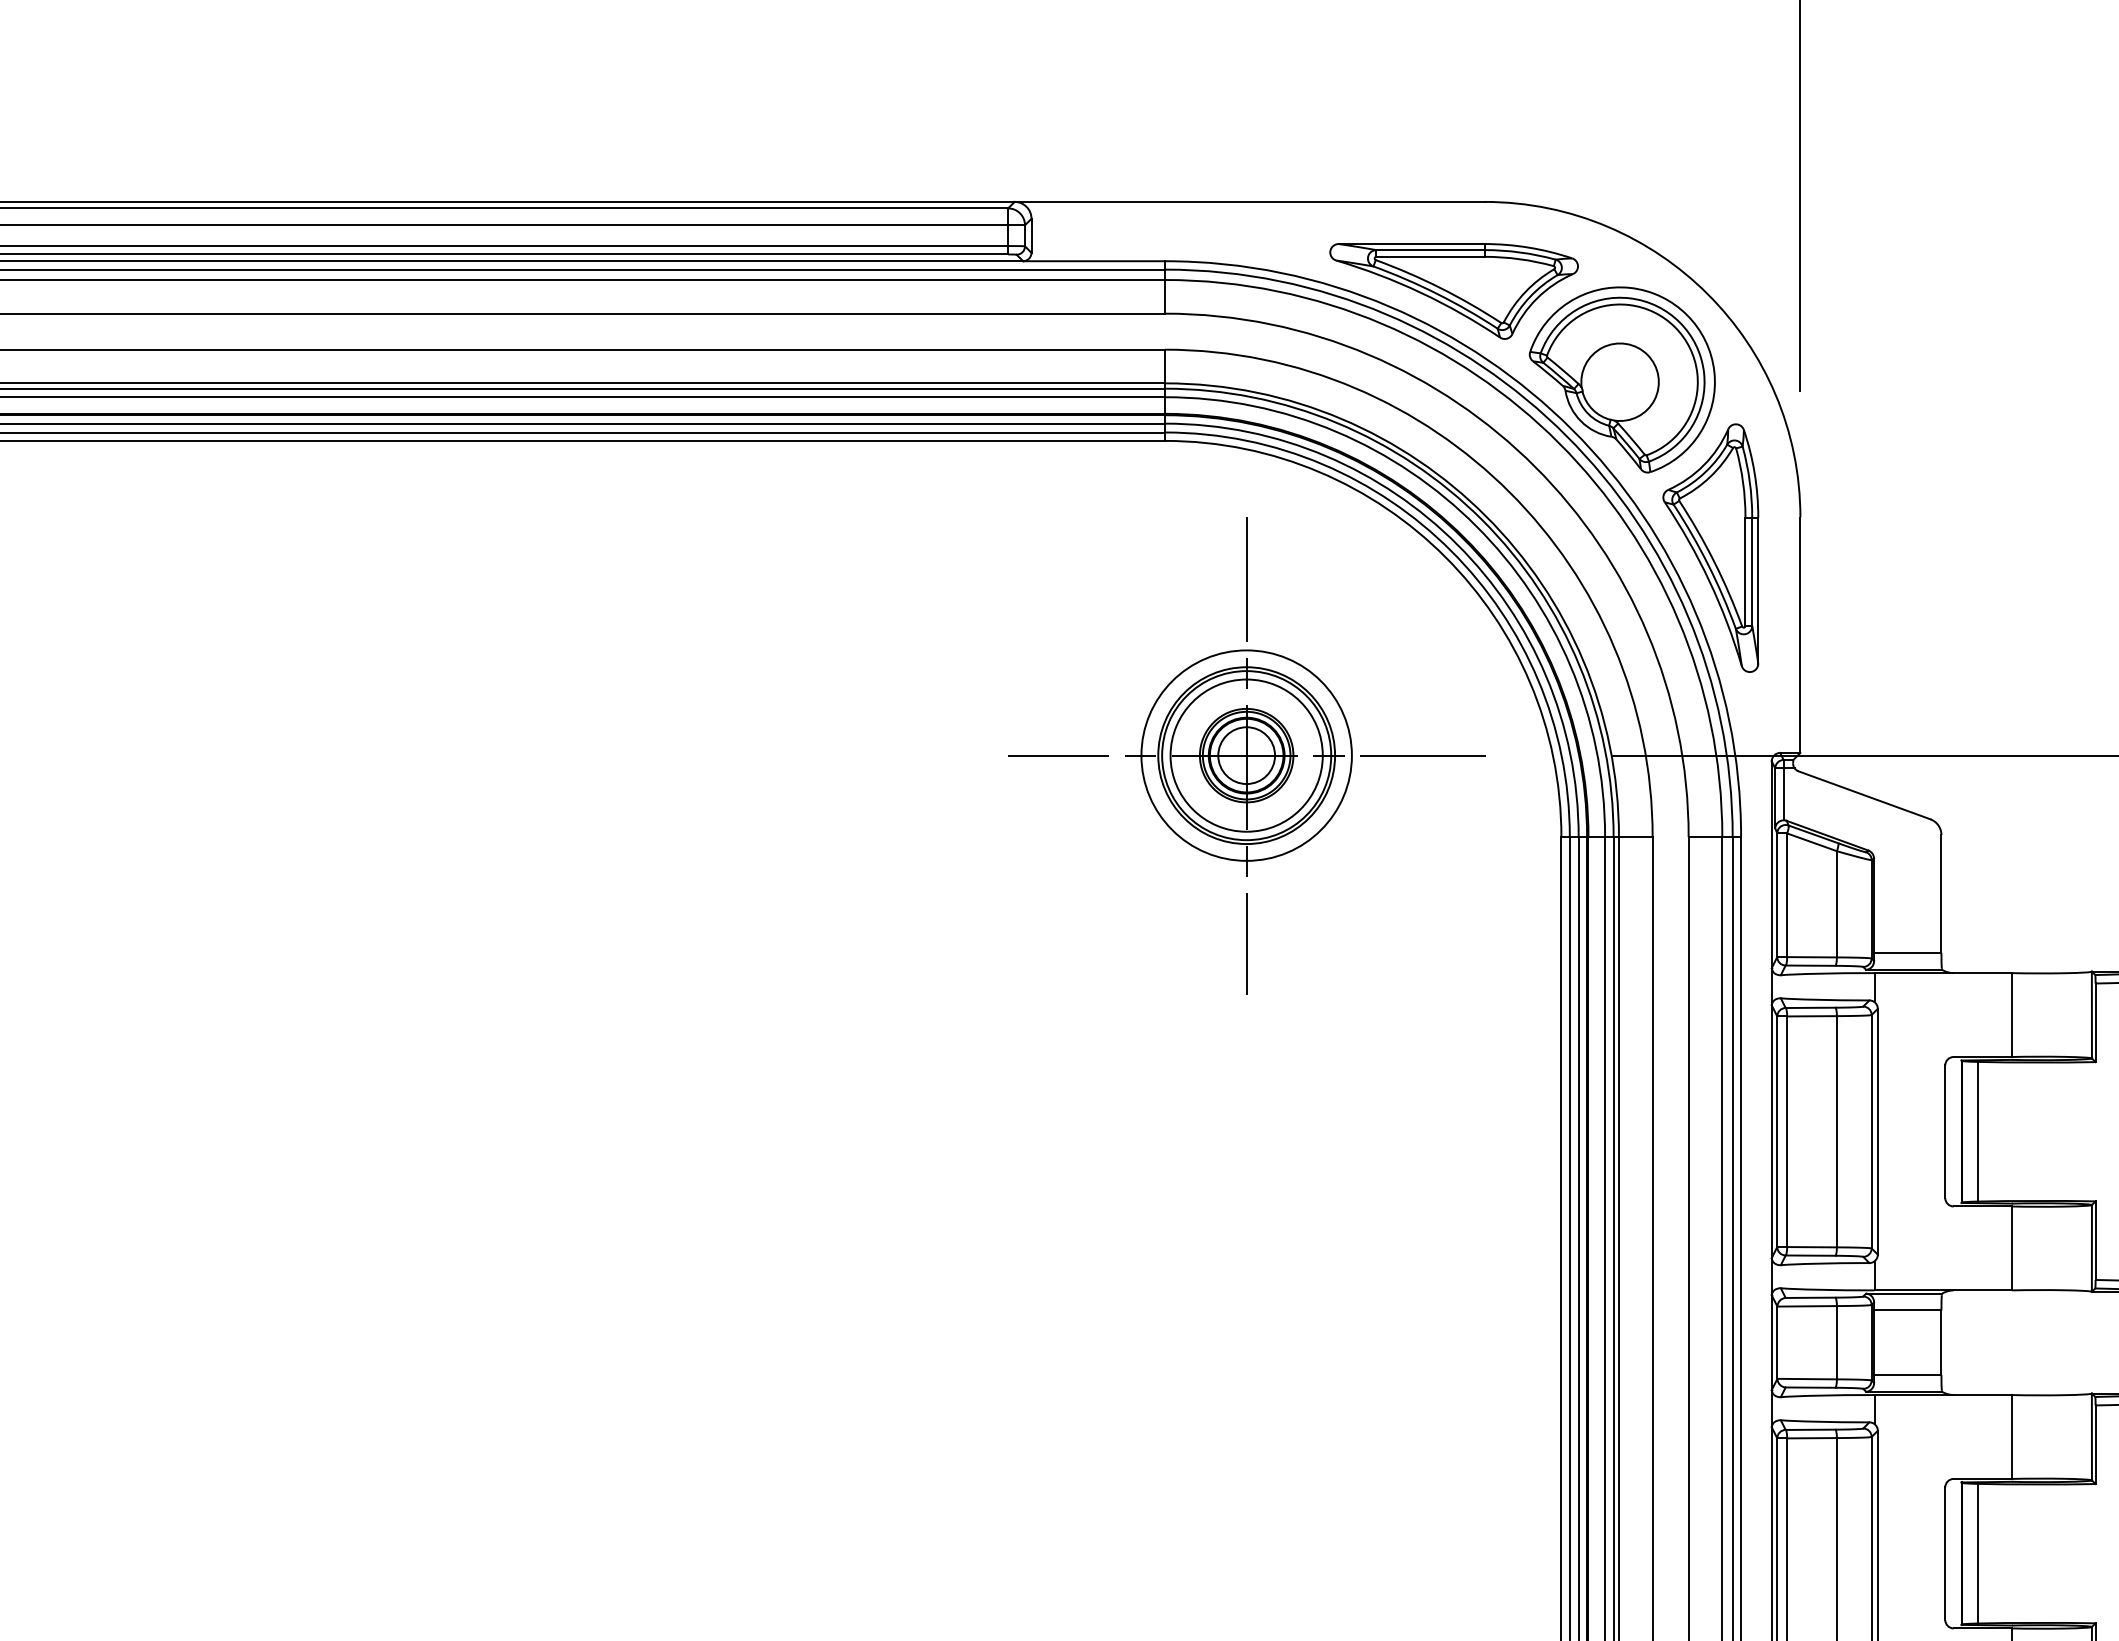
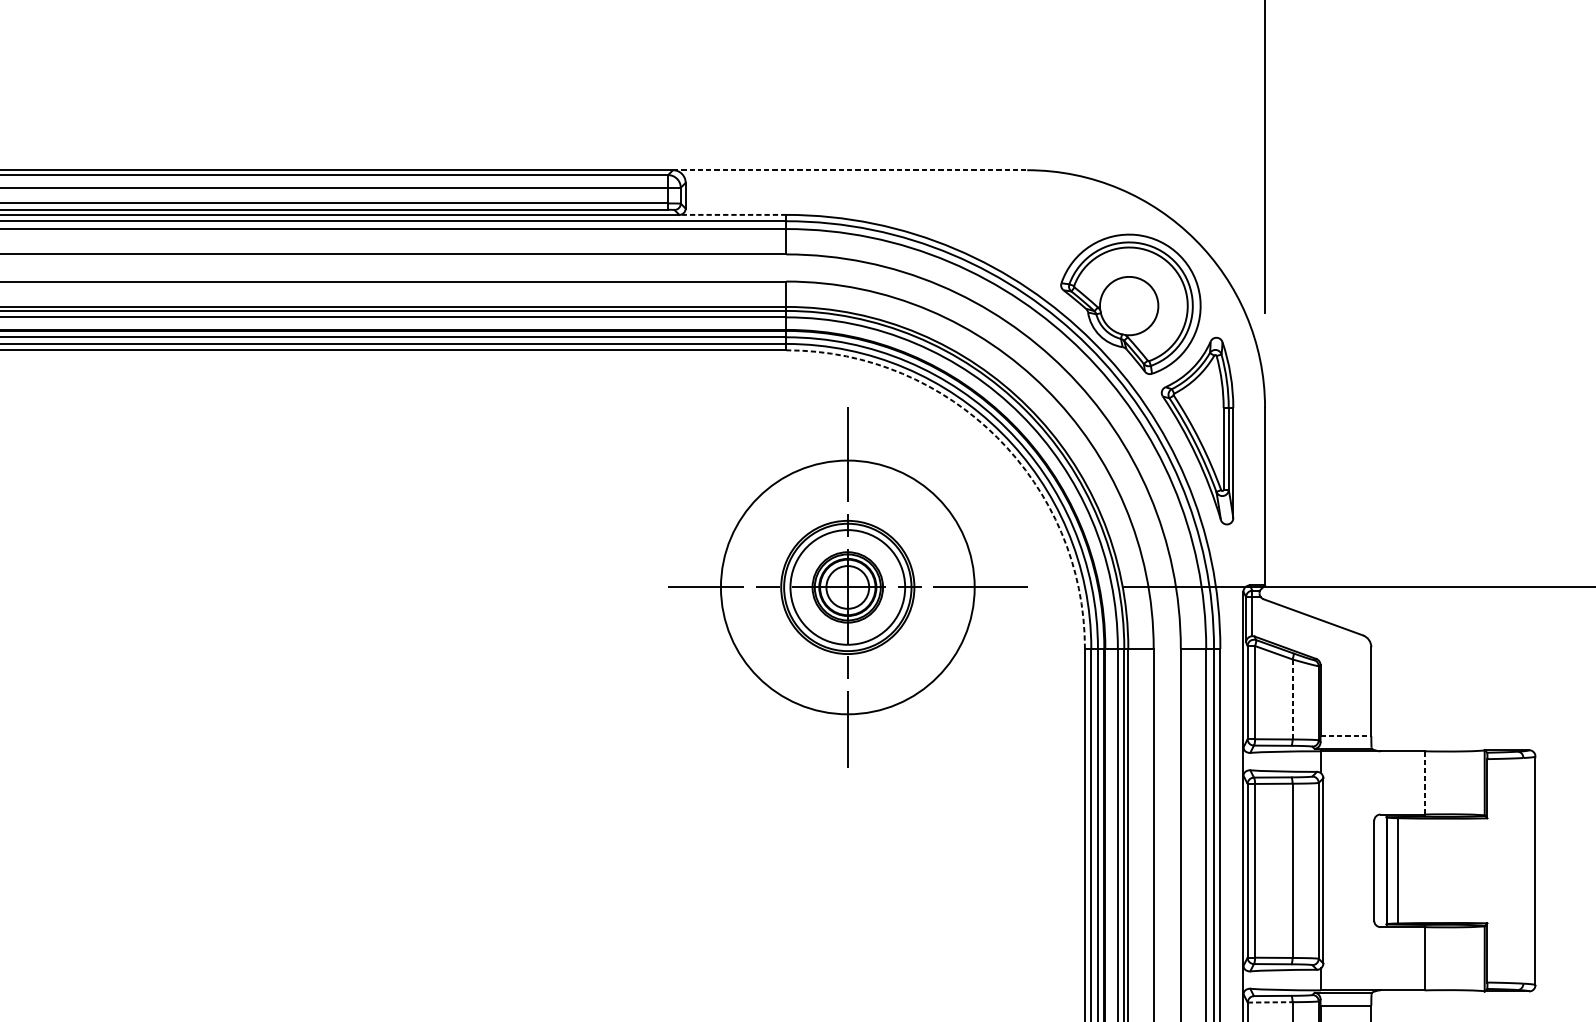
line: (1250, 201) -> (850, 169), solid -> dashed
line: (1094, 261) -> (733, 215), solid -> dashed
part: (1453, 291) -> (1003, 237), removed
arc: (1445, 557) -> (997, 438), solid -> dashed
circle: (1246, 755) -> (847, 587), size x1.6
line: (1836, 904) -> (1292, 699), solid -> dashed
line: (1907, 953) -> (1345, 736), solid -> dashed
line: (2012, 1015) -> (1424, 783), solid -> dashed
line: (1807, 1306) -> (1270, 1002), solid -> dashed

